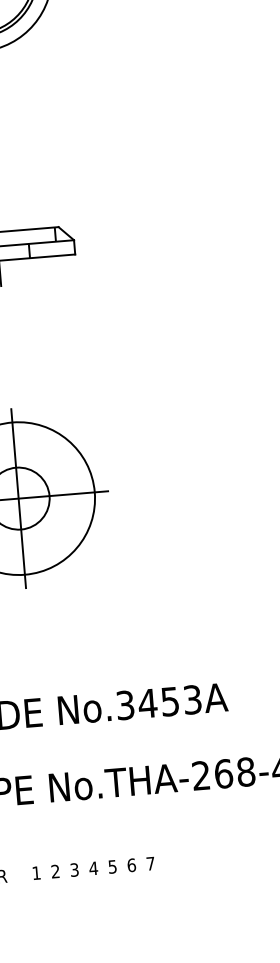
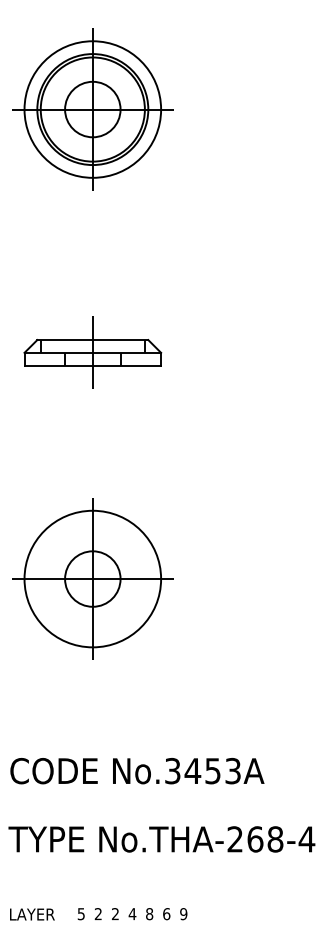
text: (150, 864) -> (183, 914), 7 -> 9
text: (112, 867) -> (149, 914), 5 -> 8
text: (74, 870) -> (115, 914), 3 -> 2
text: (35, 873) -> (80, 914), 1 -> 5

